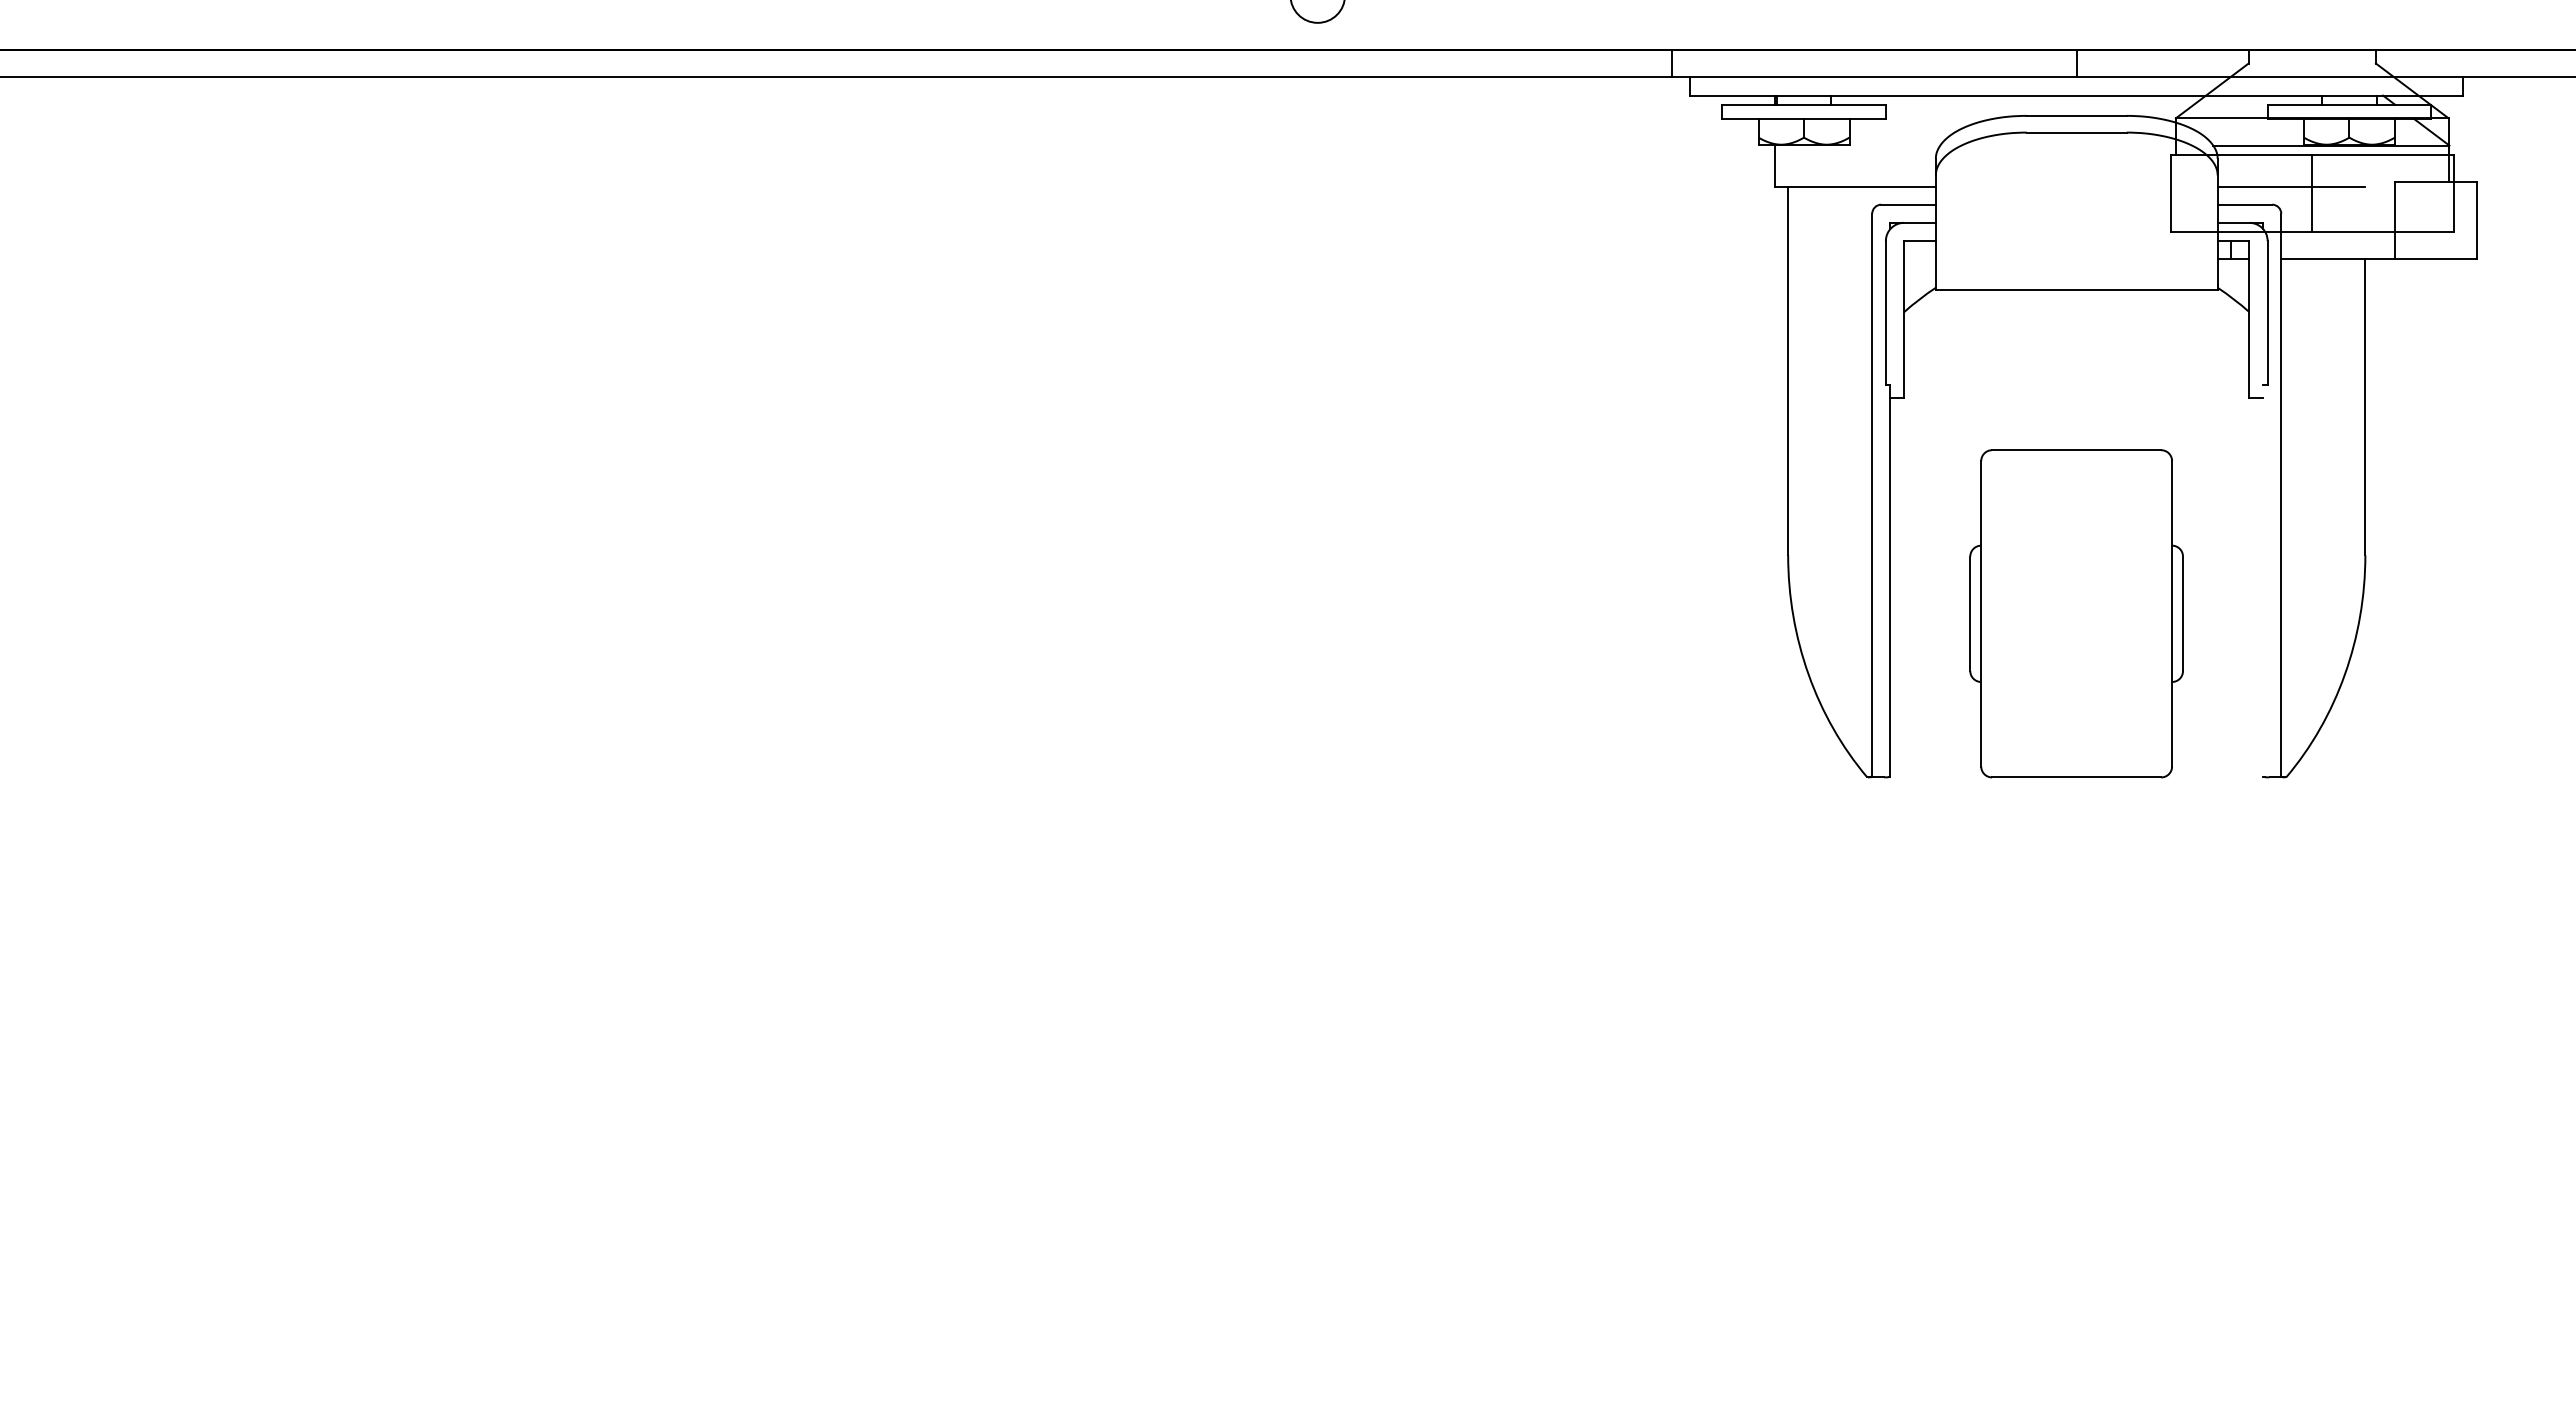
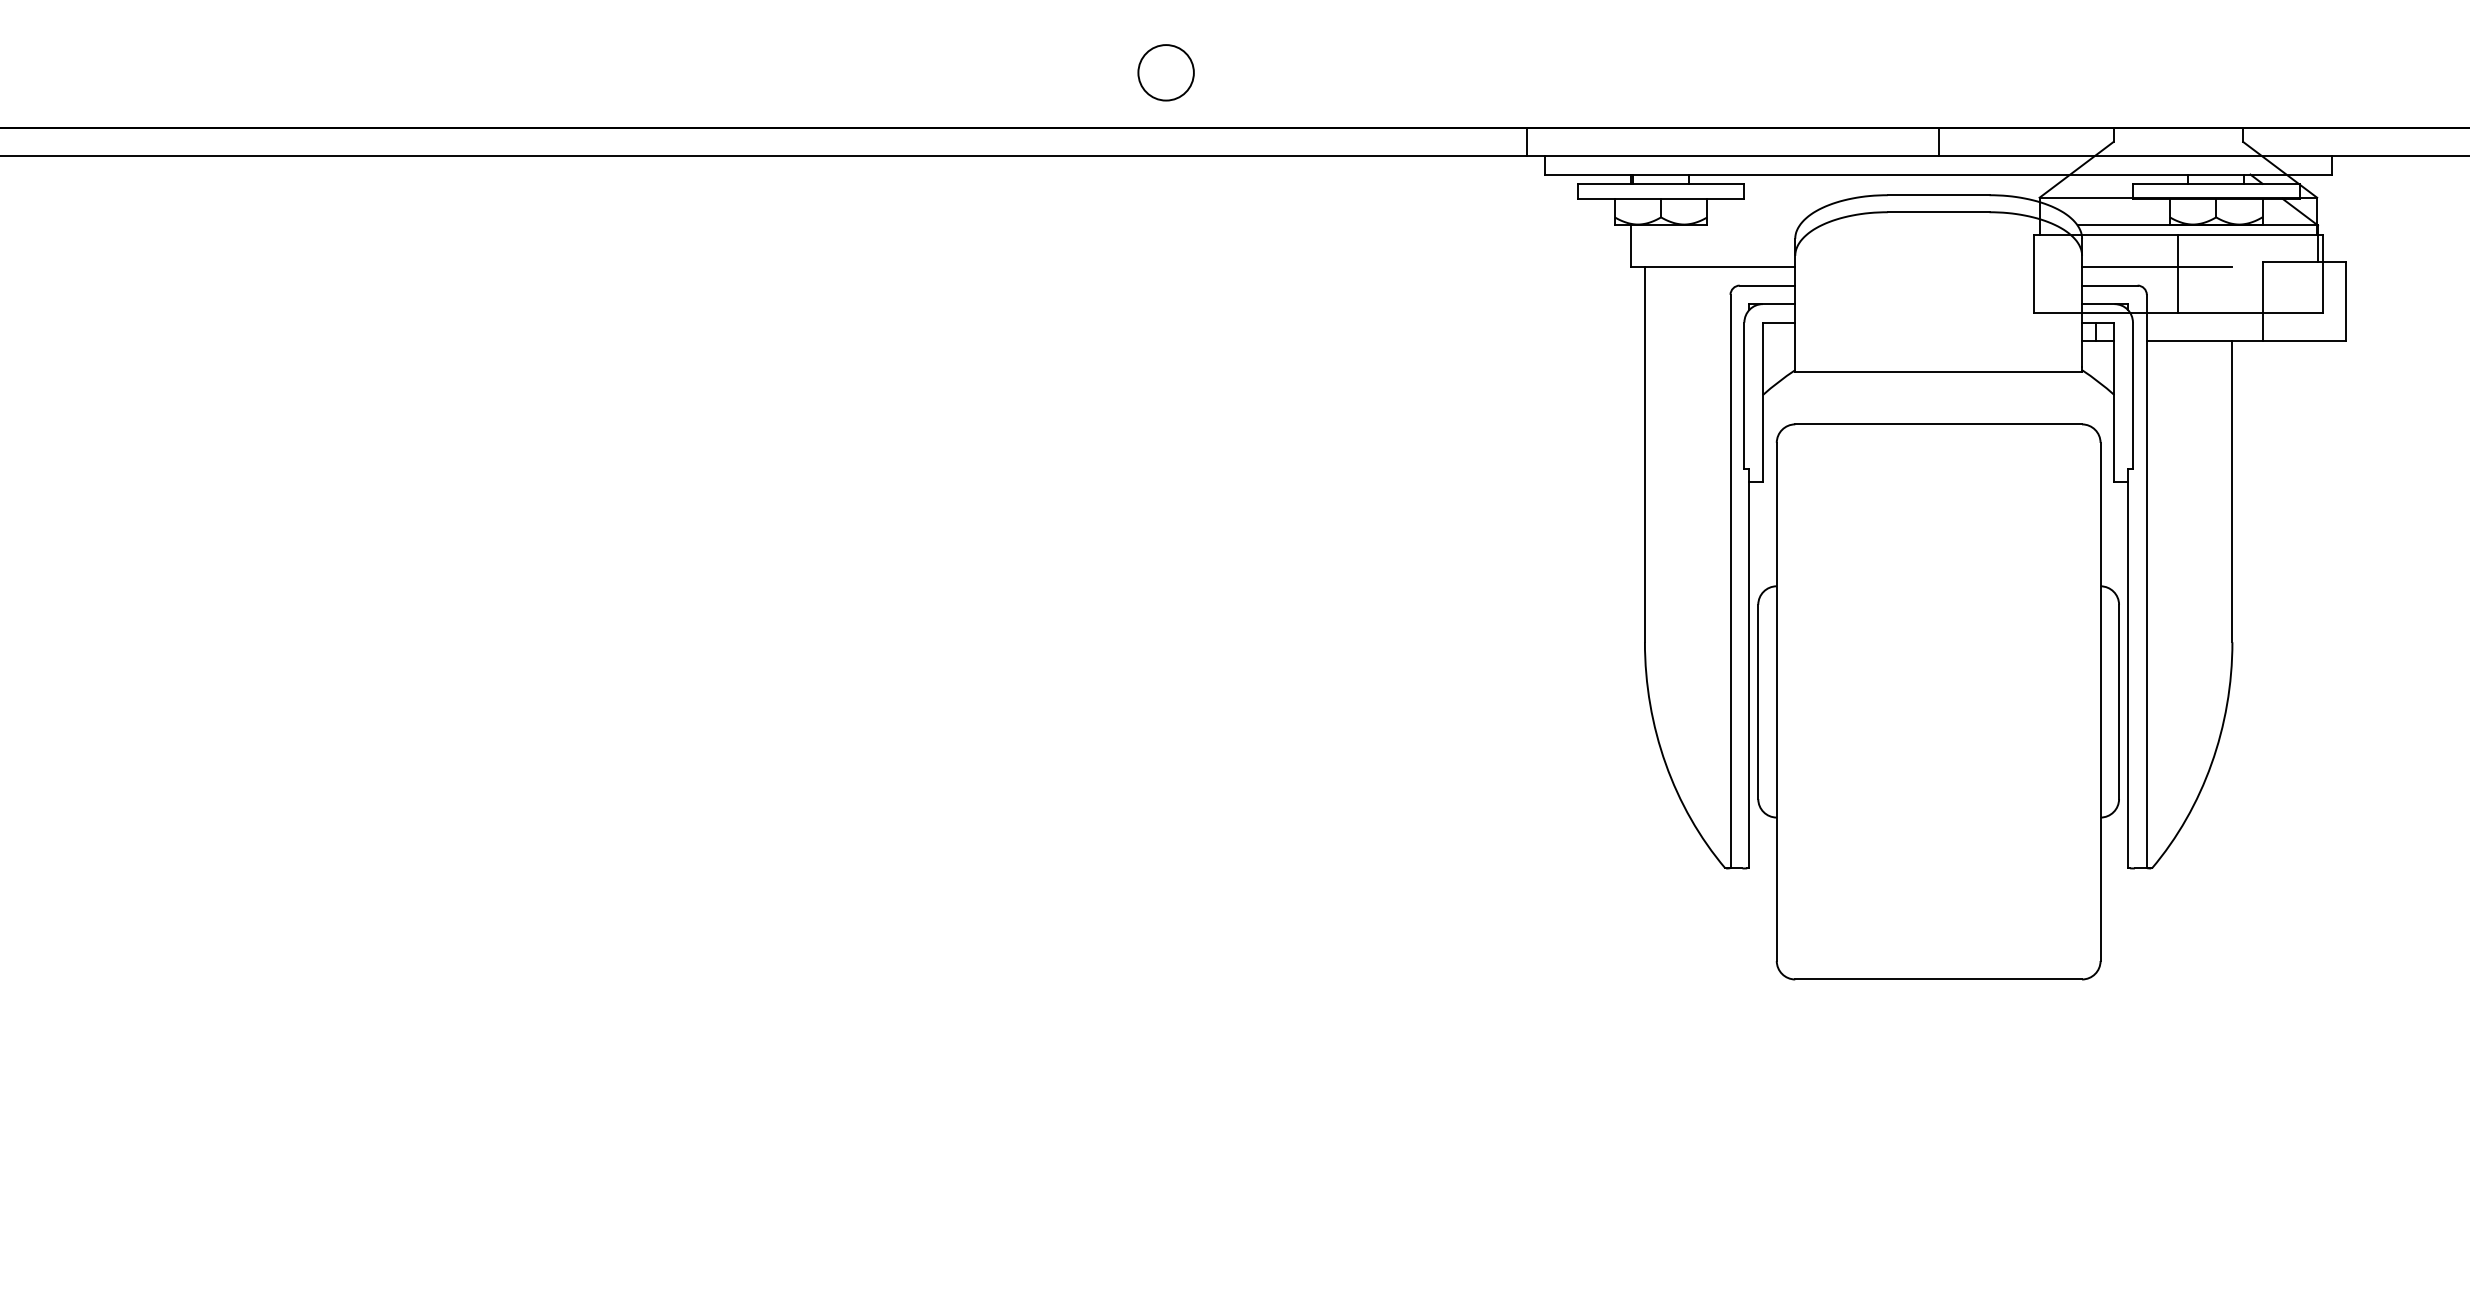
line: (2263, 581) -> (2128, 669), added
part: (2076, 613) -> (1938, 701), size x1.67

